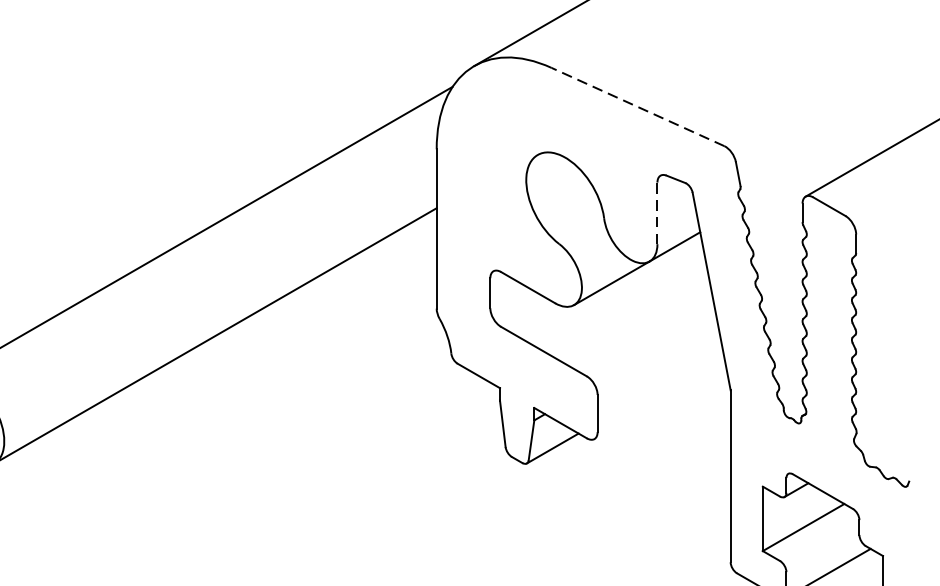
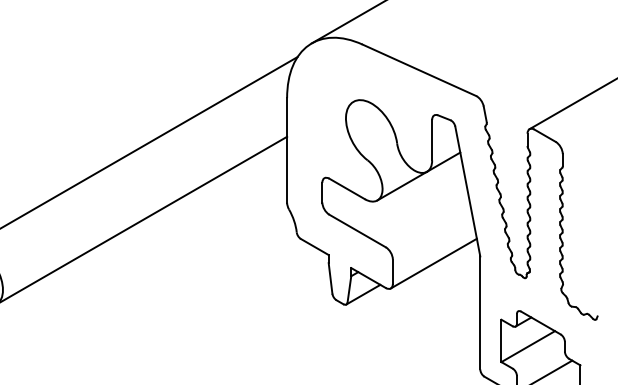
line: (636, 107) -> (418, 70), dashed -> solid
line: (657, 212) -> (432, 139), dashed -> solid
line: (659, 401) -> (433, 263), added

